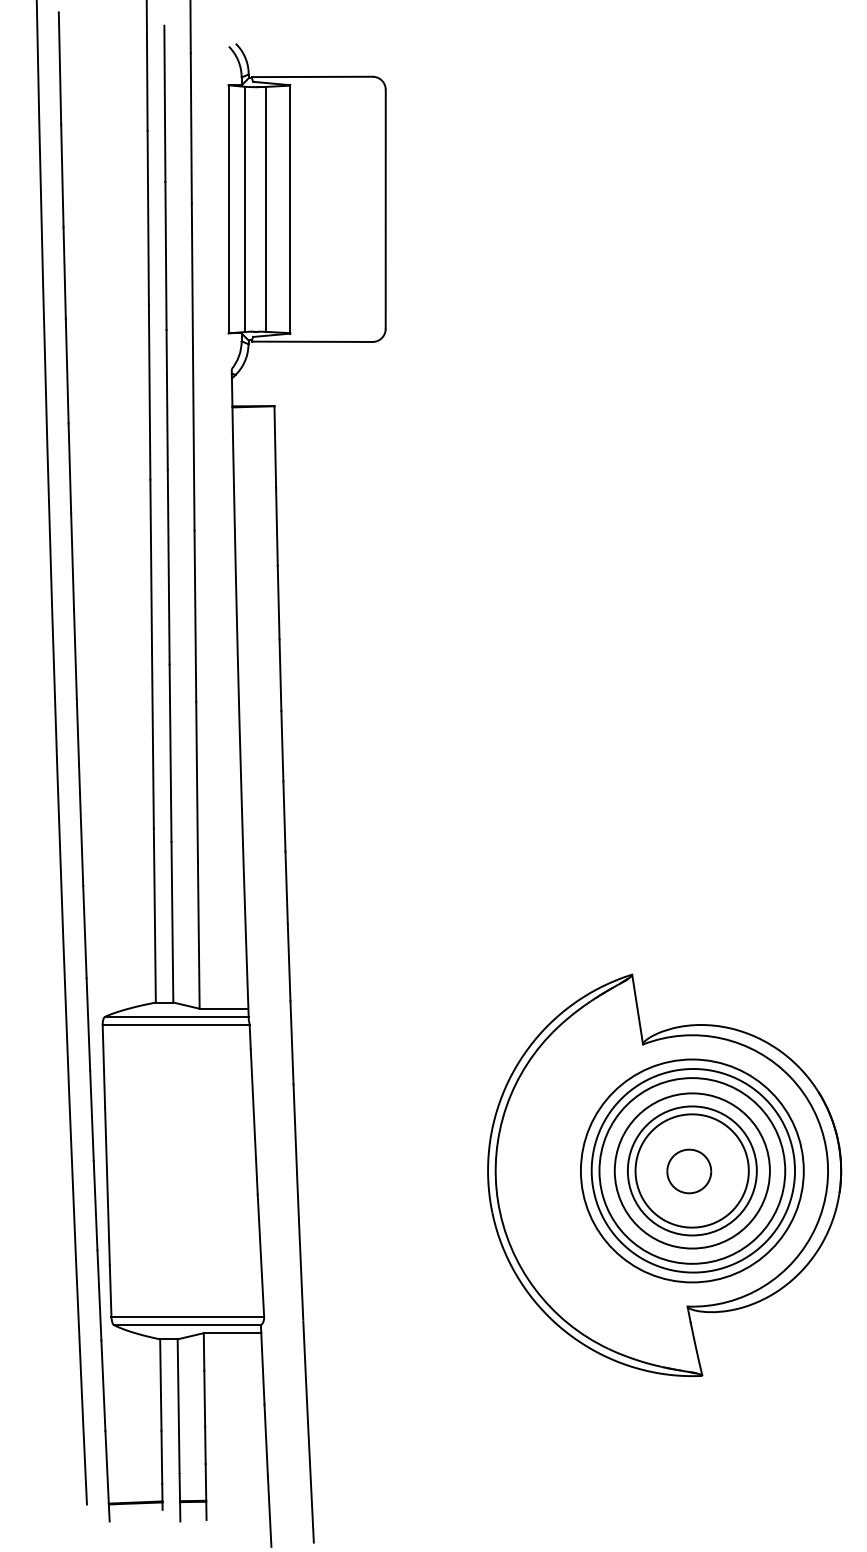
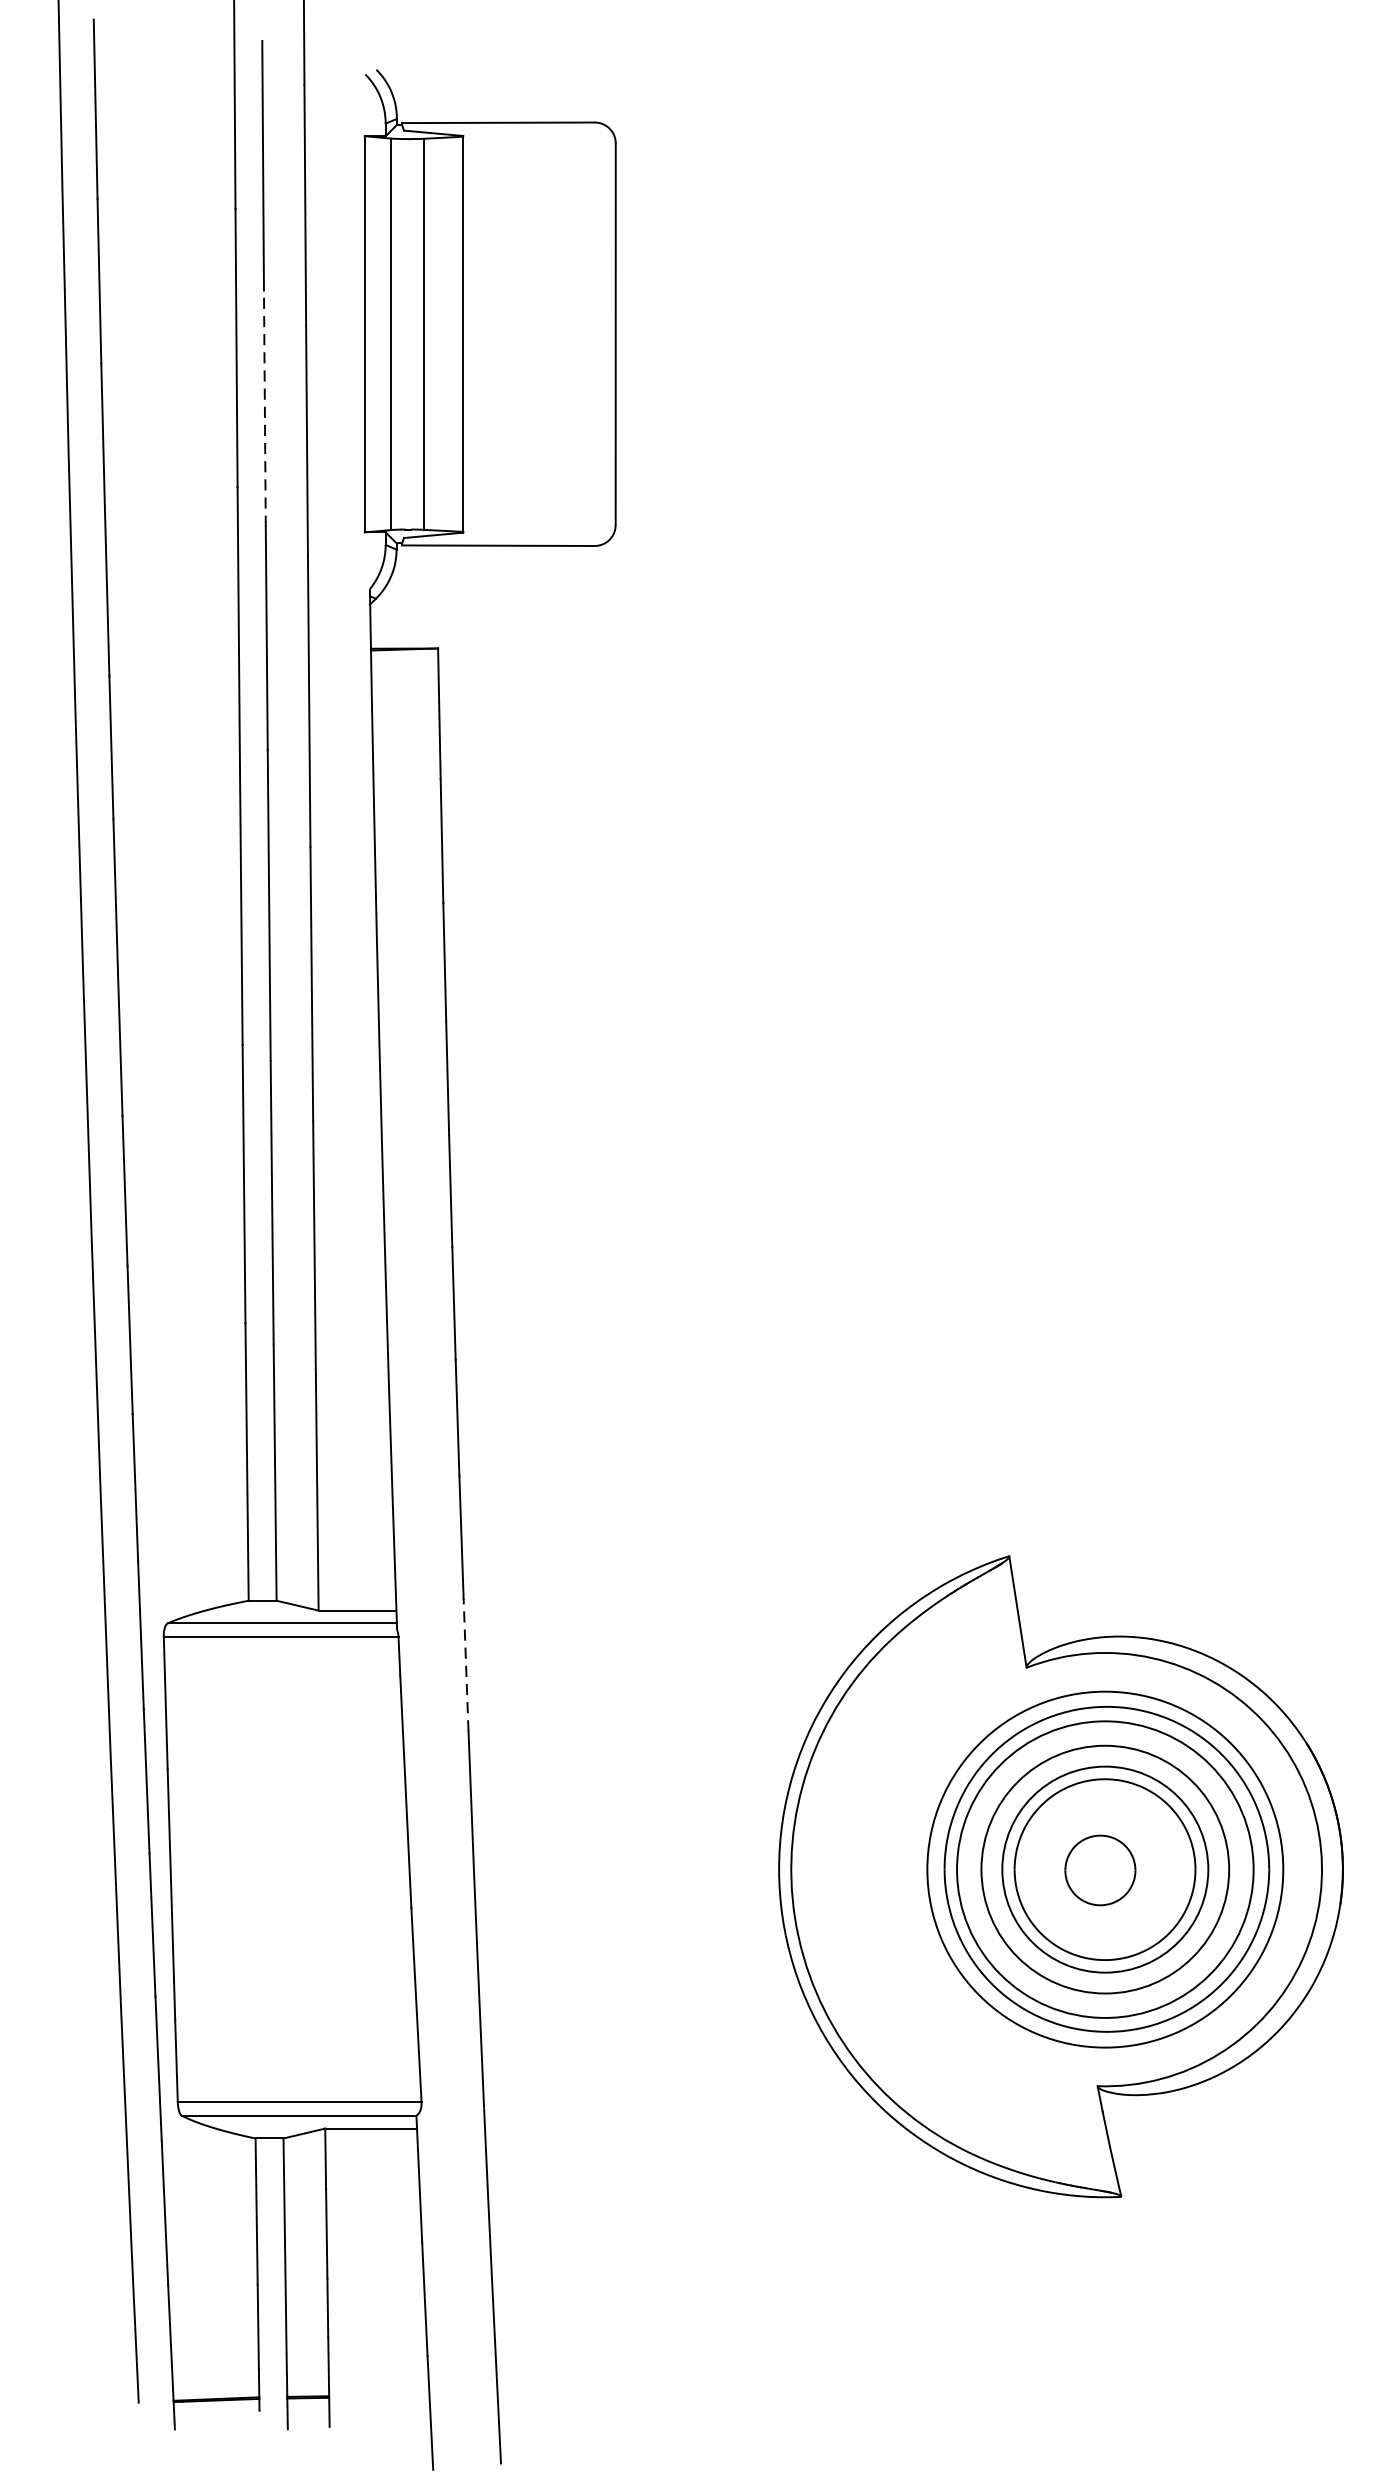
line: (166, 255) -> (265, 407), solid -> dashed
line: (292, 1042) -> (466, 1664), solid -> dashed

